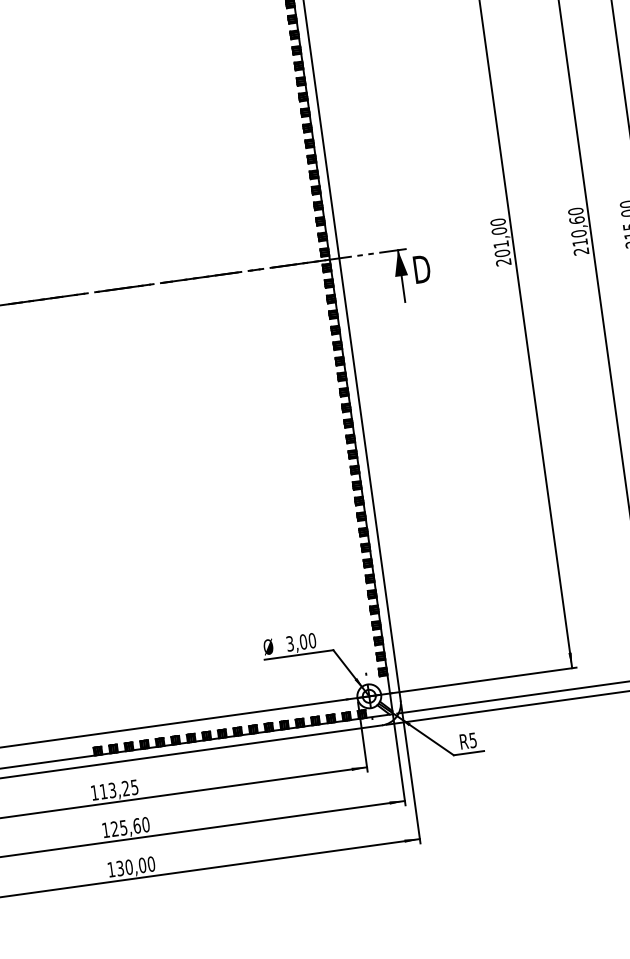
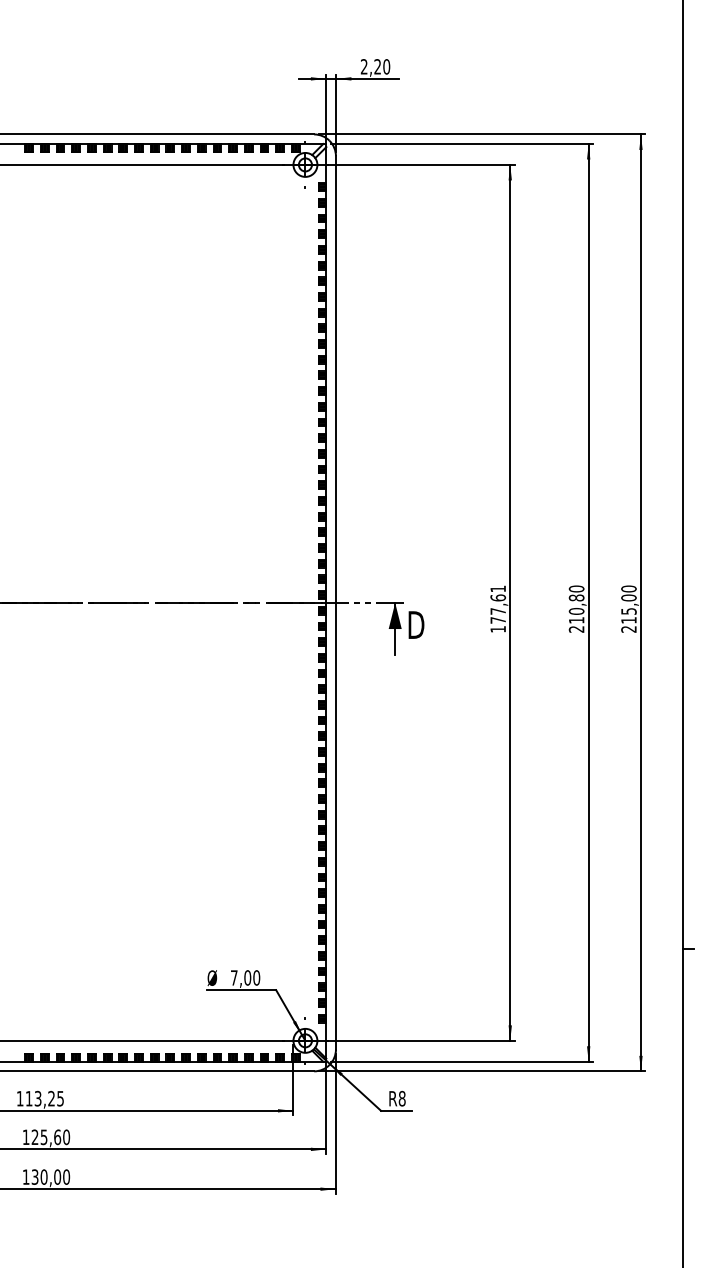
text: (576, 219) -> (576, 597), 210,60 -> 210,80
text: (501, 241) -> (498, 608), 201,00 -> 177,61
text: (290, 643) -> (234, 977), 3,00 -> 7,00
text: (472, 740) -> (401, 1098), R5 -> R8

